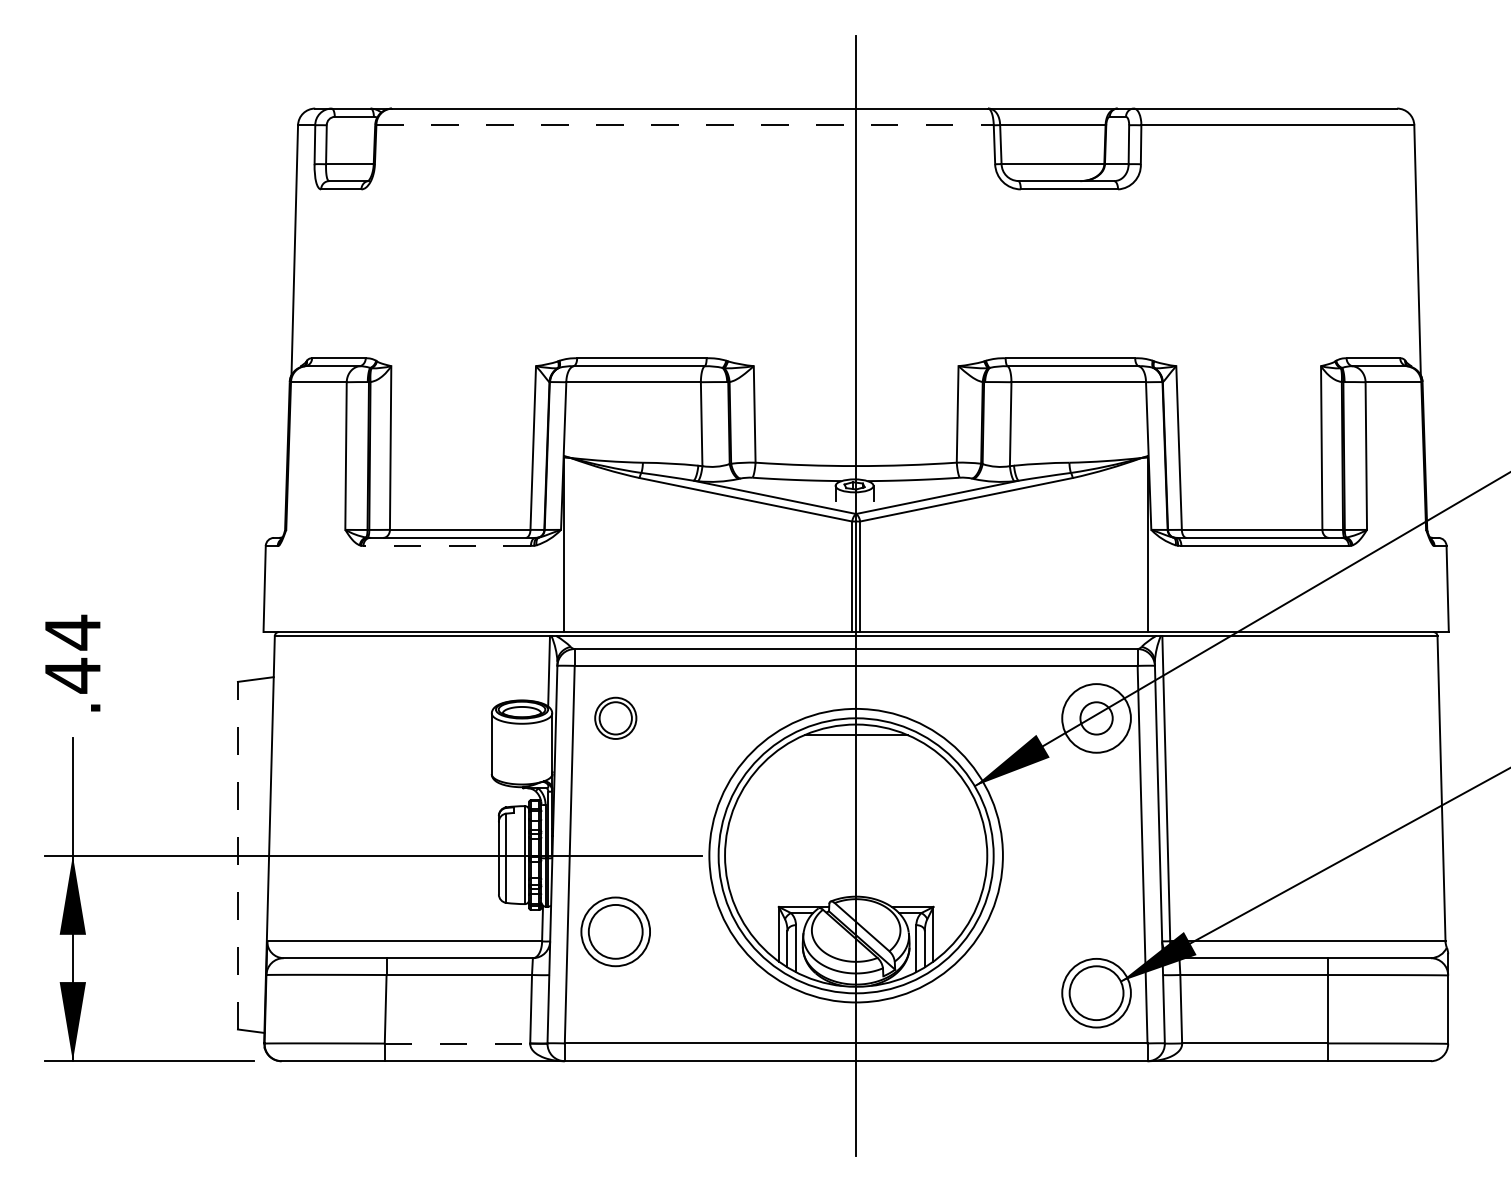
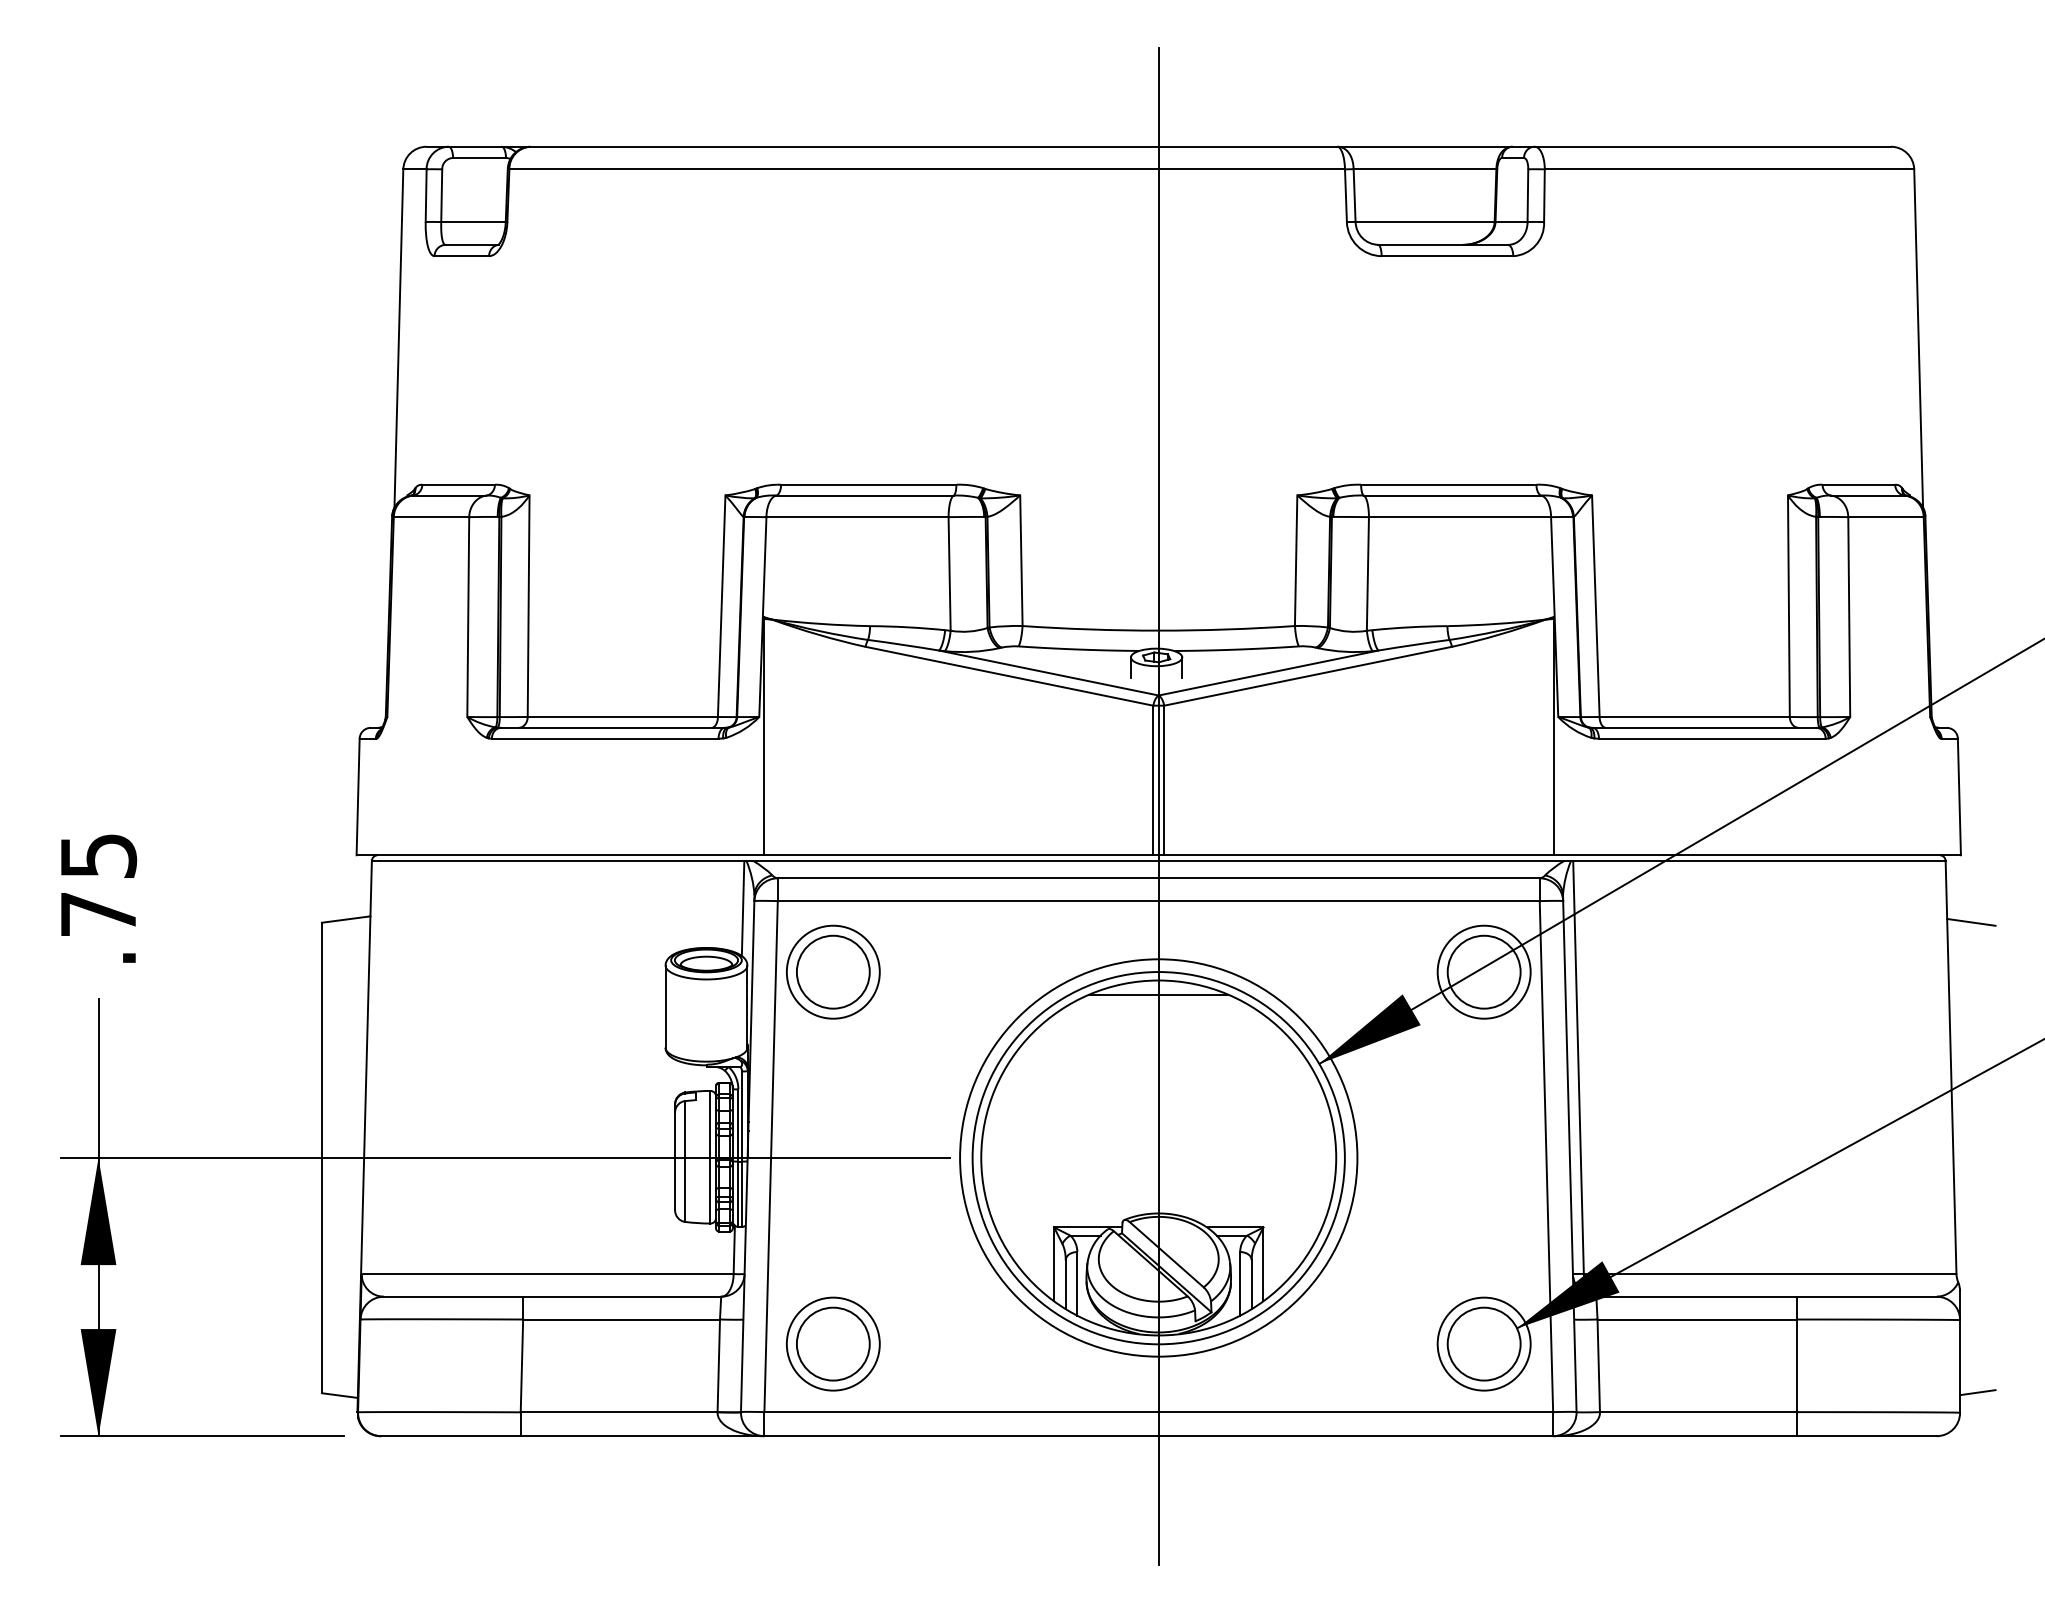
line: (685, 125) -> (927, 169), dashed -> solid
line: (446, 545) -> (604, 738), dashed -> solid
text: (73, 653) -> (99, 884), .44 -> .75
line: (1456, 680) -> (1971, 921), added
part: (615, 717) -> (833, 971), size x1.67
circle: (1096, 717) -> (1483, 971), size x1.67
line: (237, 855) -> (321, 1157), dashed -> solid
part: (615, 931) -> (833, 1343), moved
line: (1461, 1028) -> (1977, 1392), added
line: (457, 1043) -> (619, 1412), dashed -> solid

